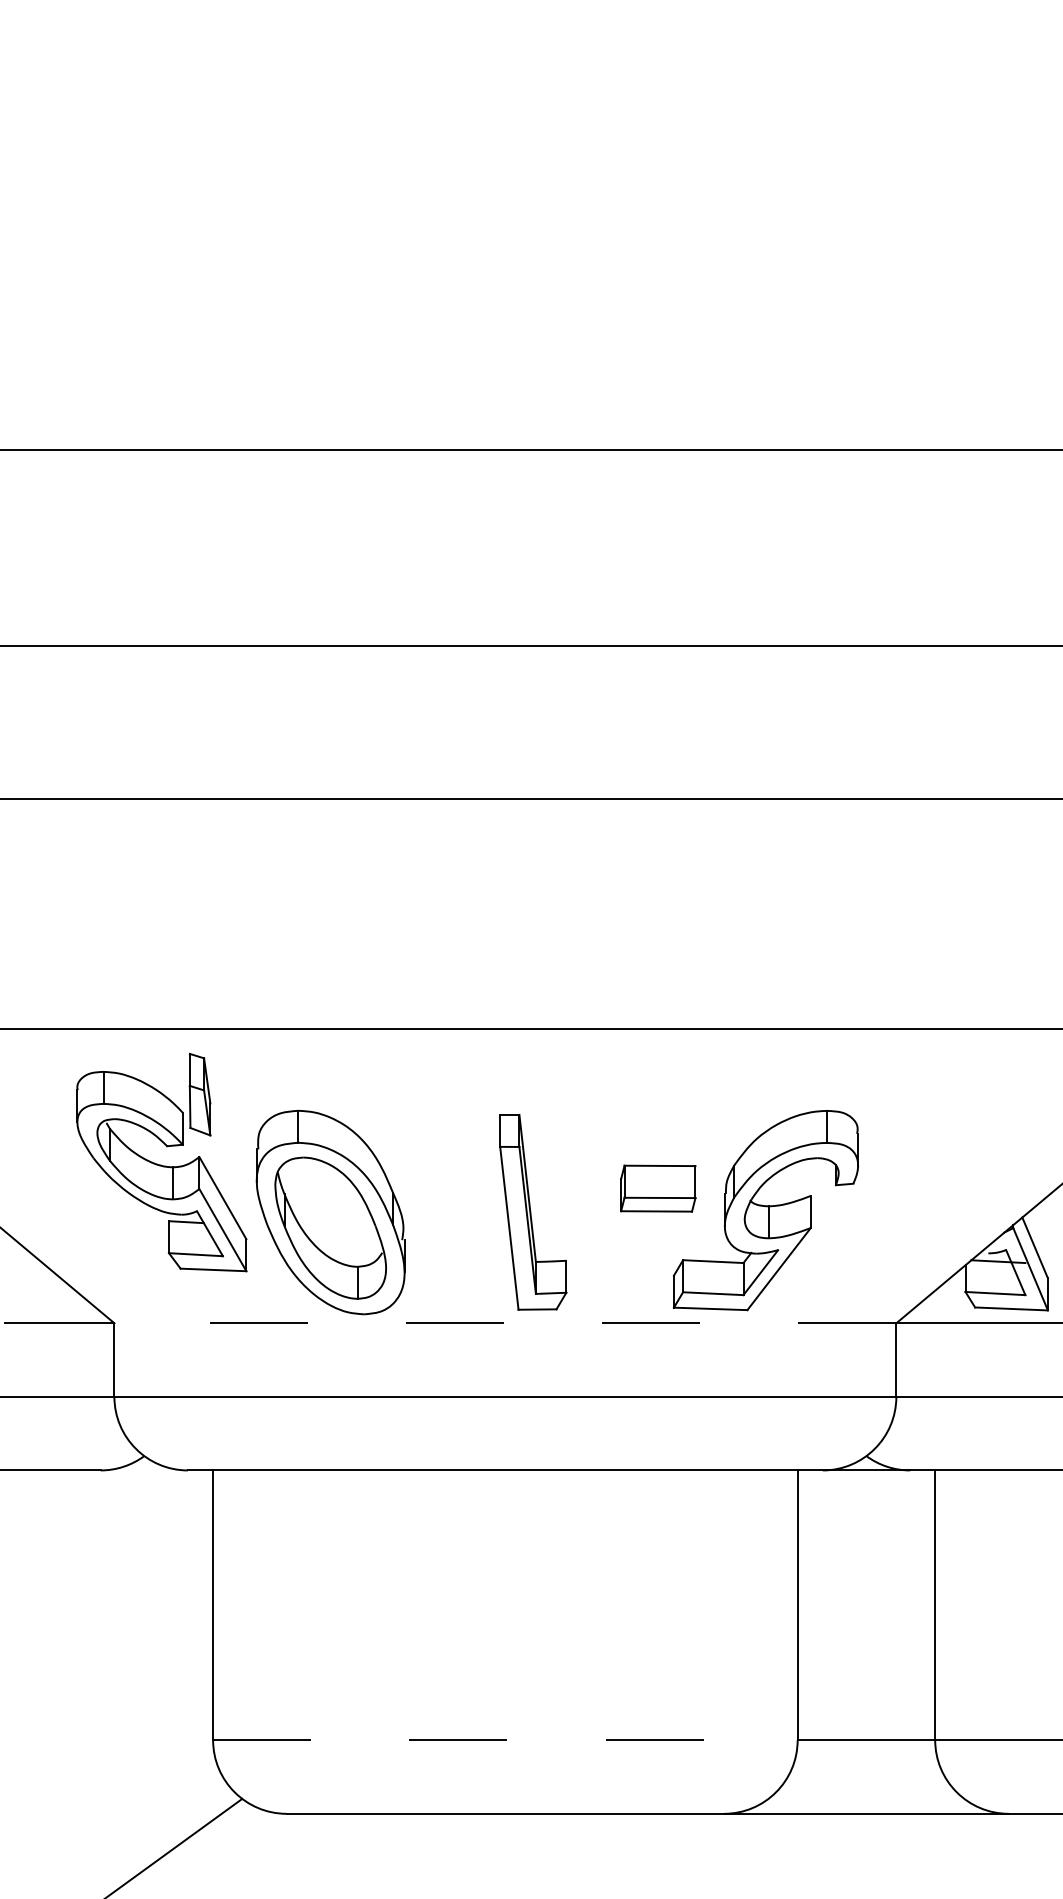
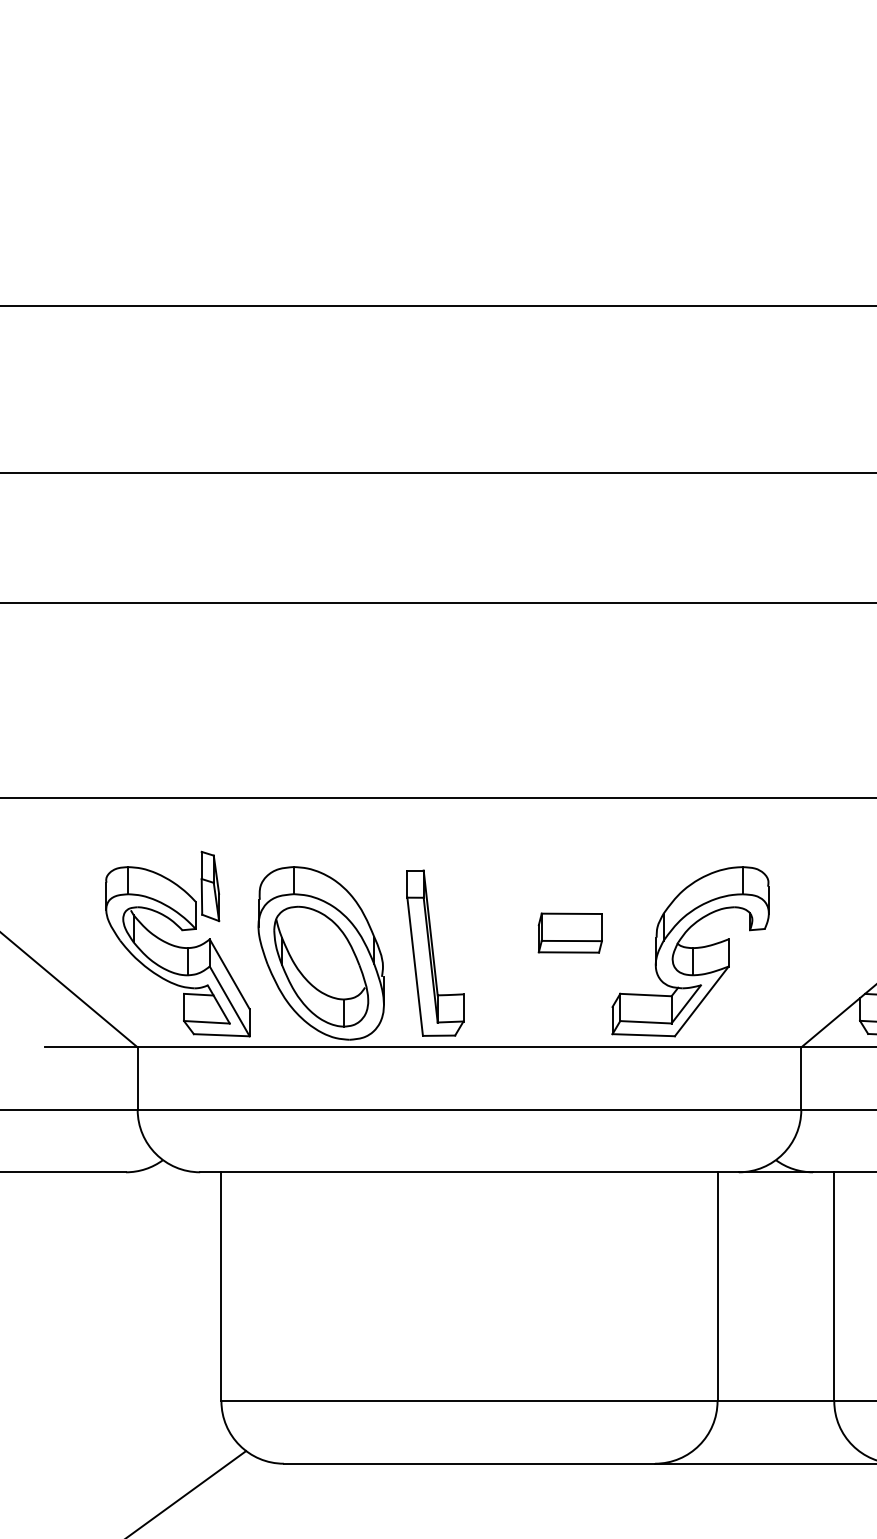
part: (161, 1162) -> (177, 944), moved
part: (658, 1188) -> (570, 933), moved
part: (533, 1212) -> (435, 953), moved
line: (505, 1323) -> (469, 1047), dashed -> solid
line: (505, 1740) -> (469, 1401), dashed -> solid

